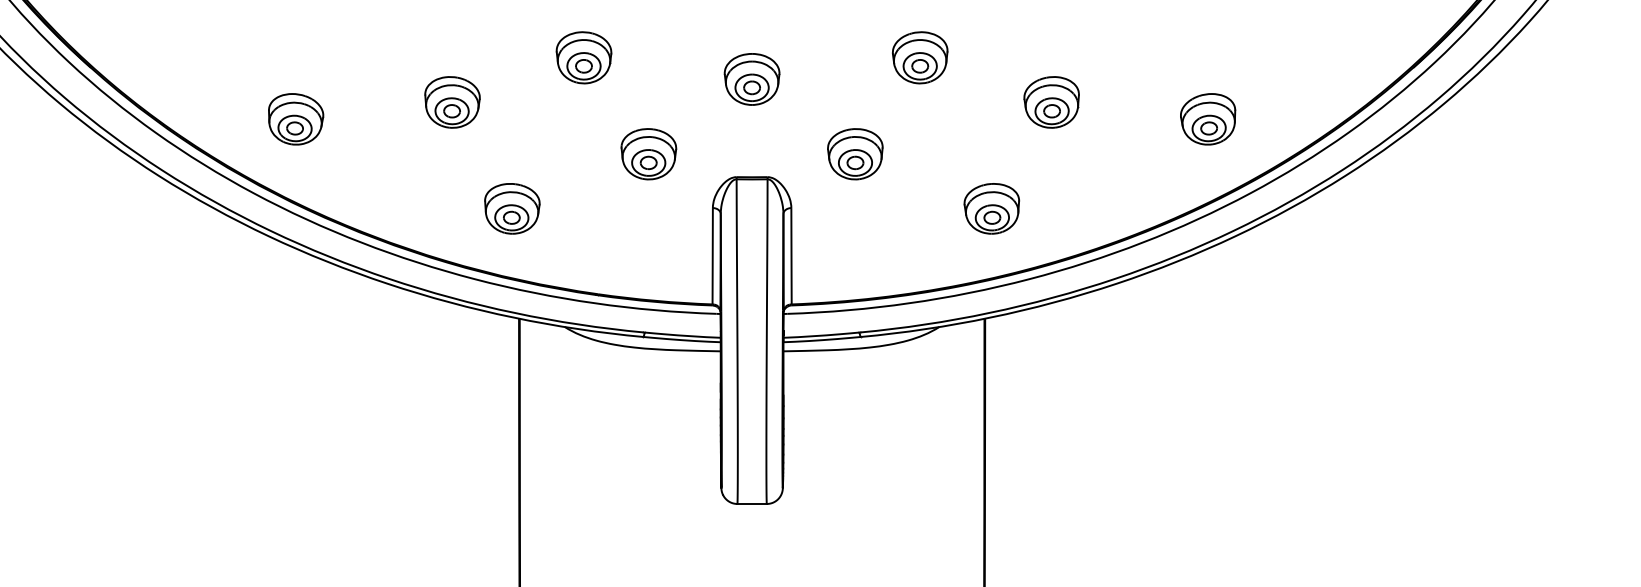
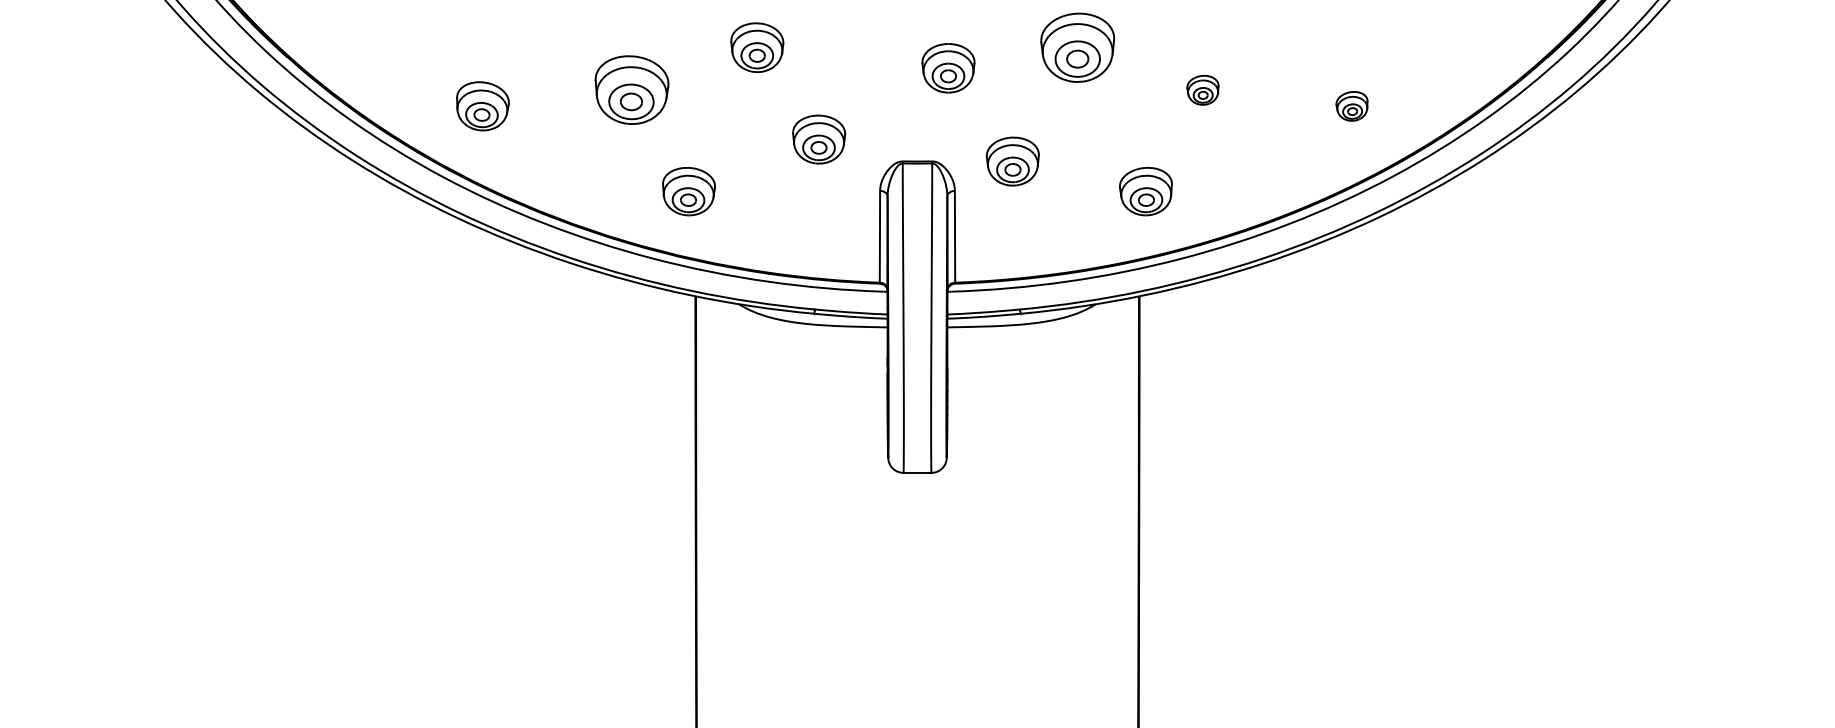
part: (920, 57) -> (1077, 47), size x1.4
part: (752, 79) -> (948, 68), moved
part: (451, 102) -> (631, 90), size x1.4
part: (1051, 102) -> (1202, 90), size x0.6
part: (1207, 119) -> (1351, 106), size x0.6
part: (854, 154) -> (1012, 161), moved

